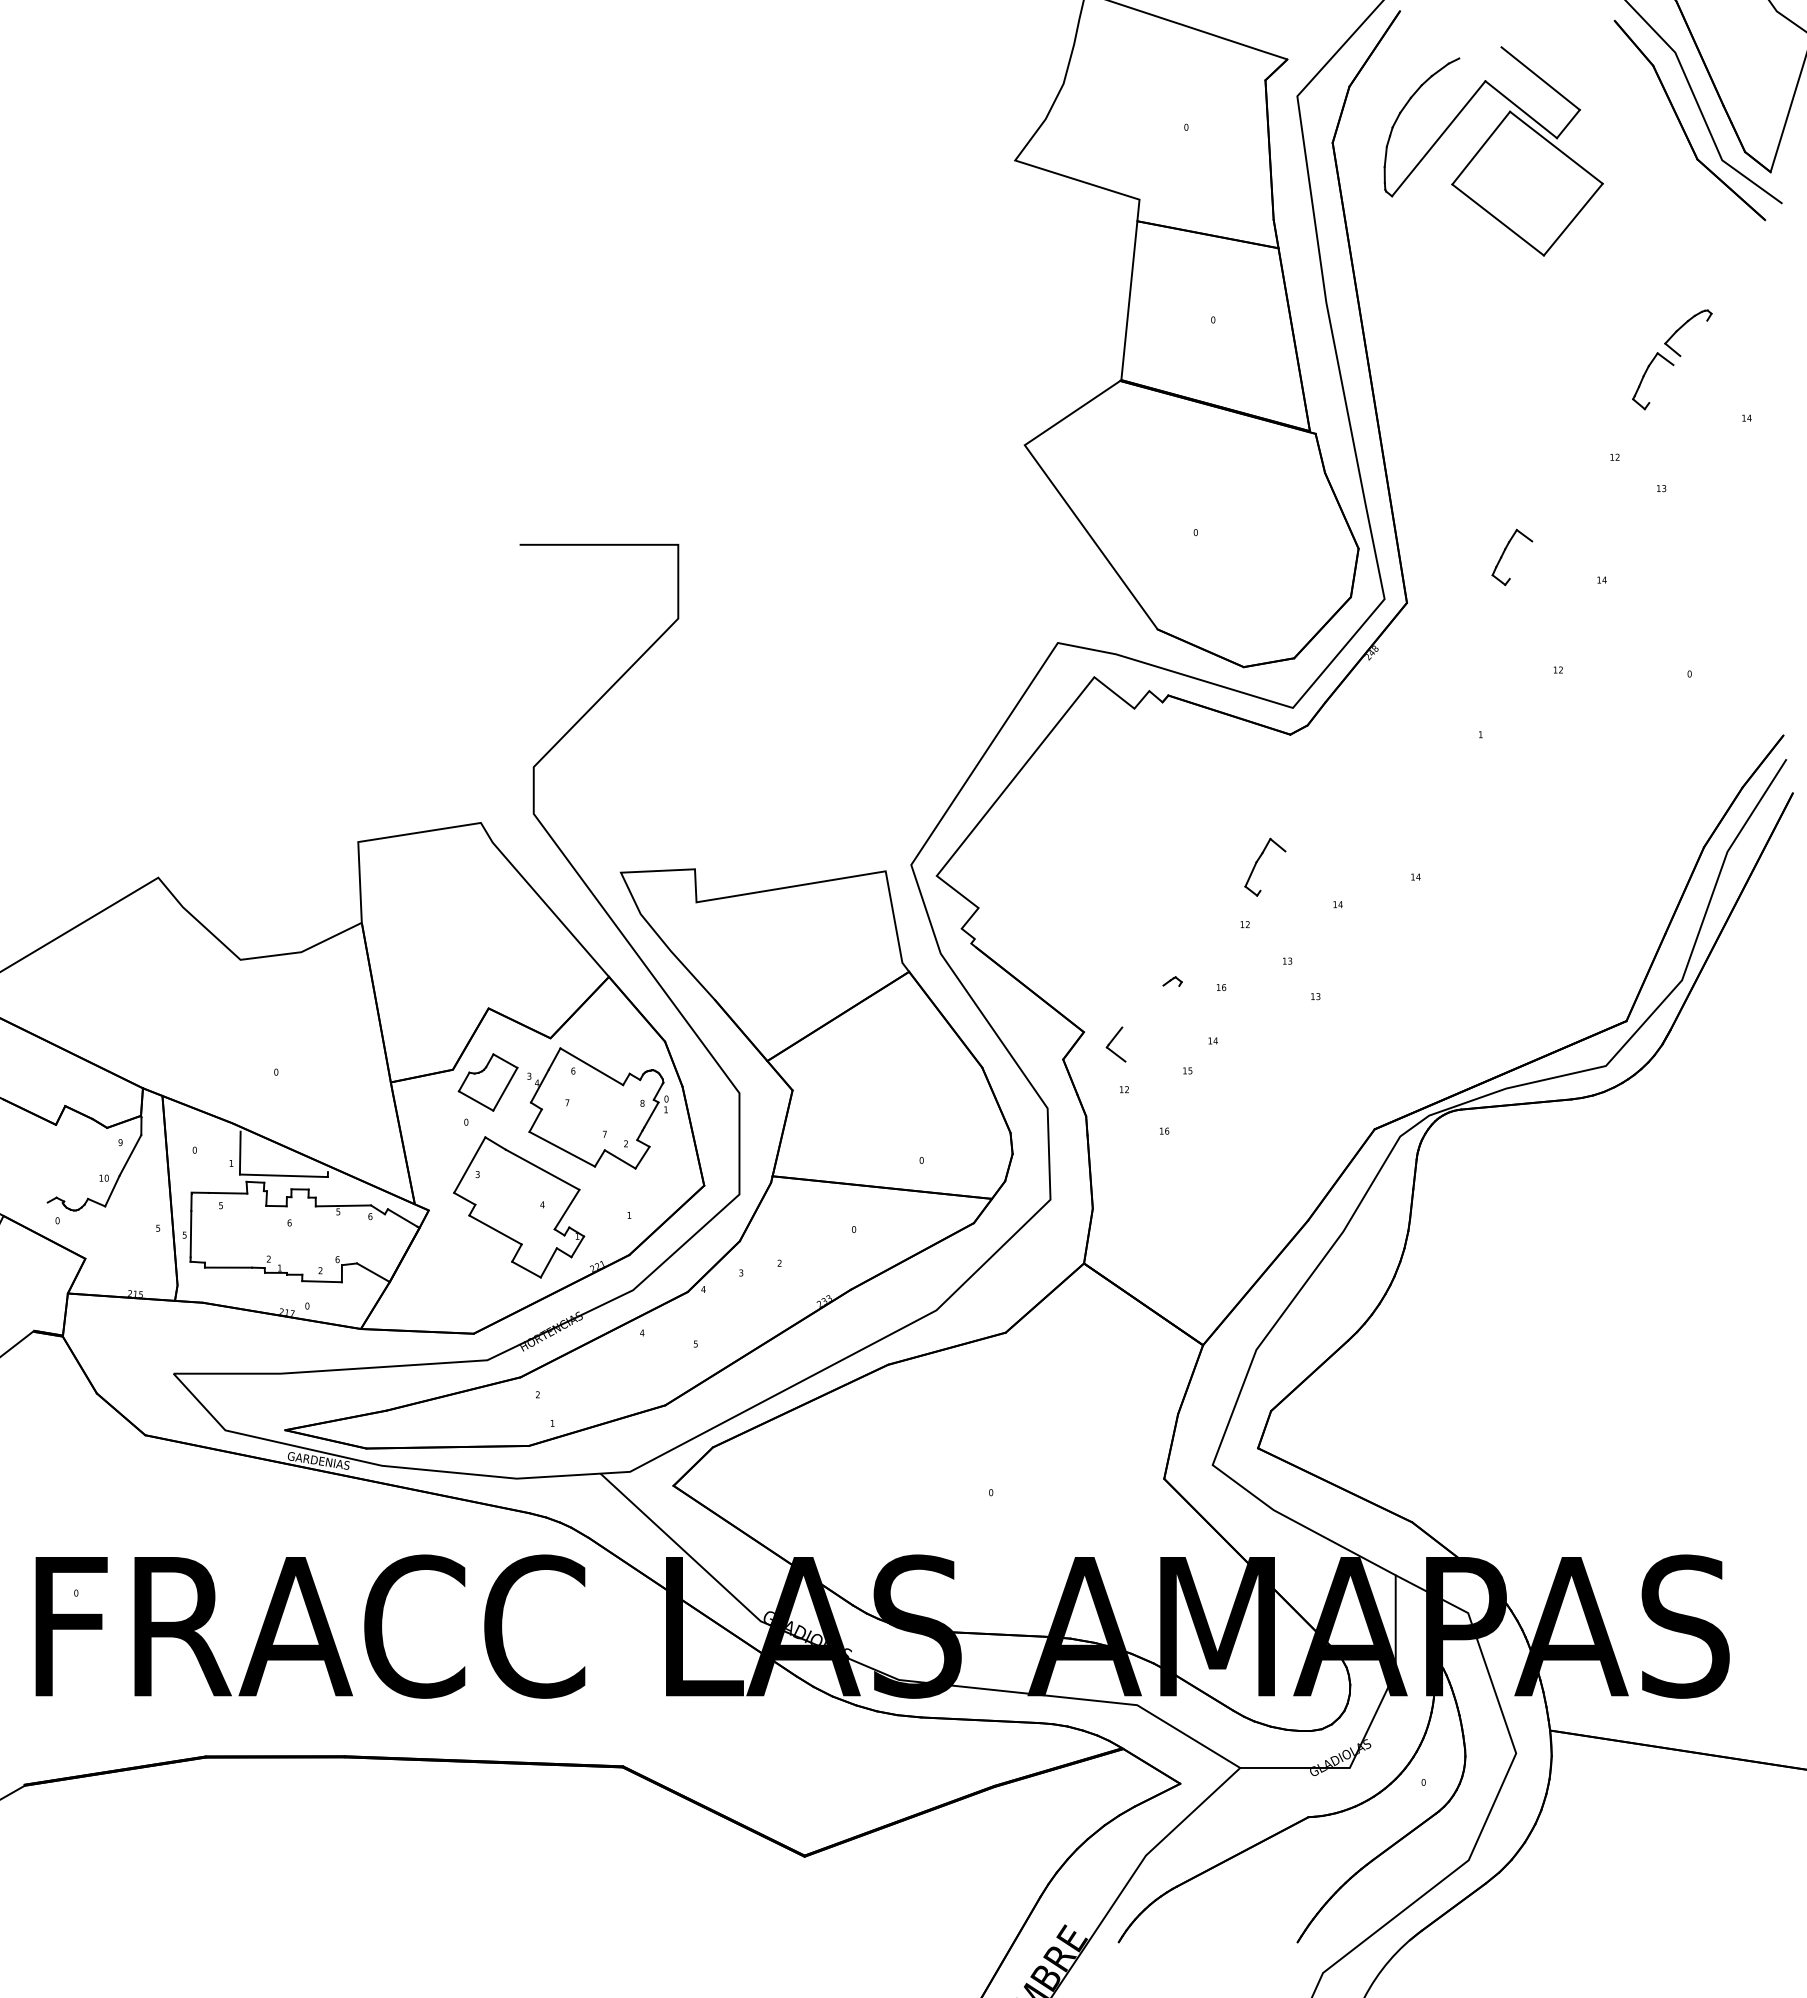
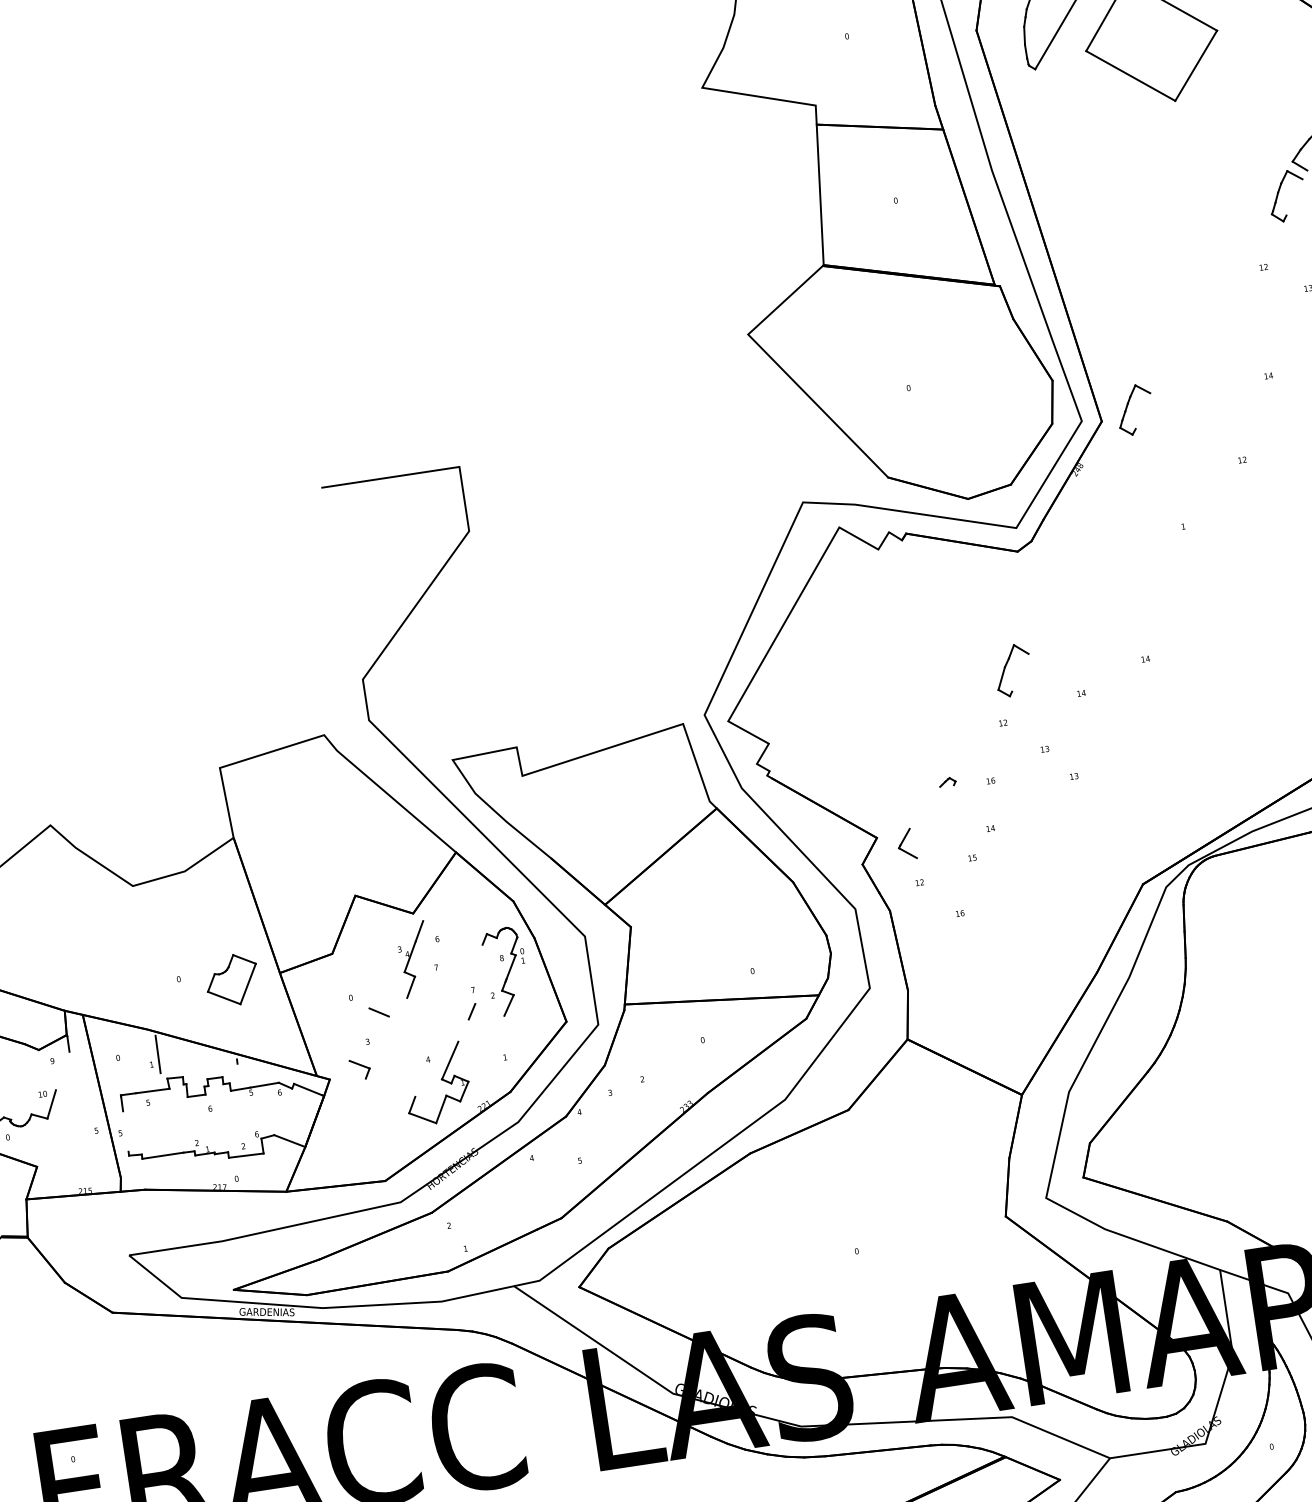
part: (1504, 553) -> (1127, 407), moved
line: (591, 1066) -> (452, 932), removed
part: (487, 1082) -> (231, 980), moved
line: (561, 1148) -> (437, 1008), removed
line: (130, 1155) -> (62, 1070), removed
line: (619, 1159) -> (489, 1010), removed
line: (469, 1164) -> (359, 1034), removed
line: (542, 1169) -> (423, 1028), removed
line: (283, 1175) -> (198, 1068), removed
line: (495, 1229) -> (390, 1087), removed
line: (190, 1233) -> (125, 1131), removed

